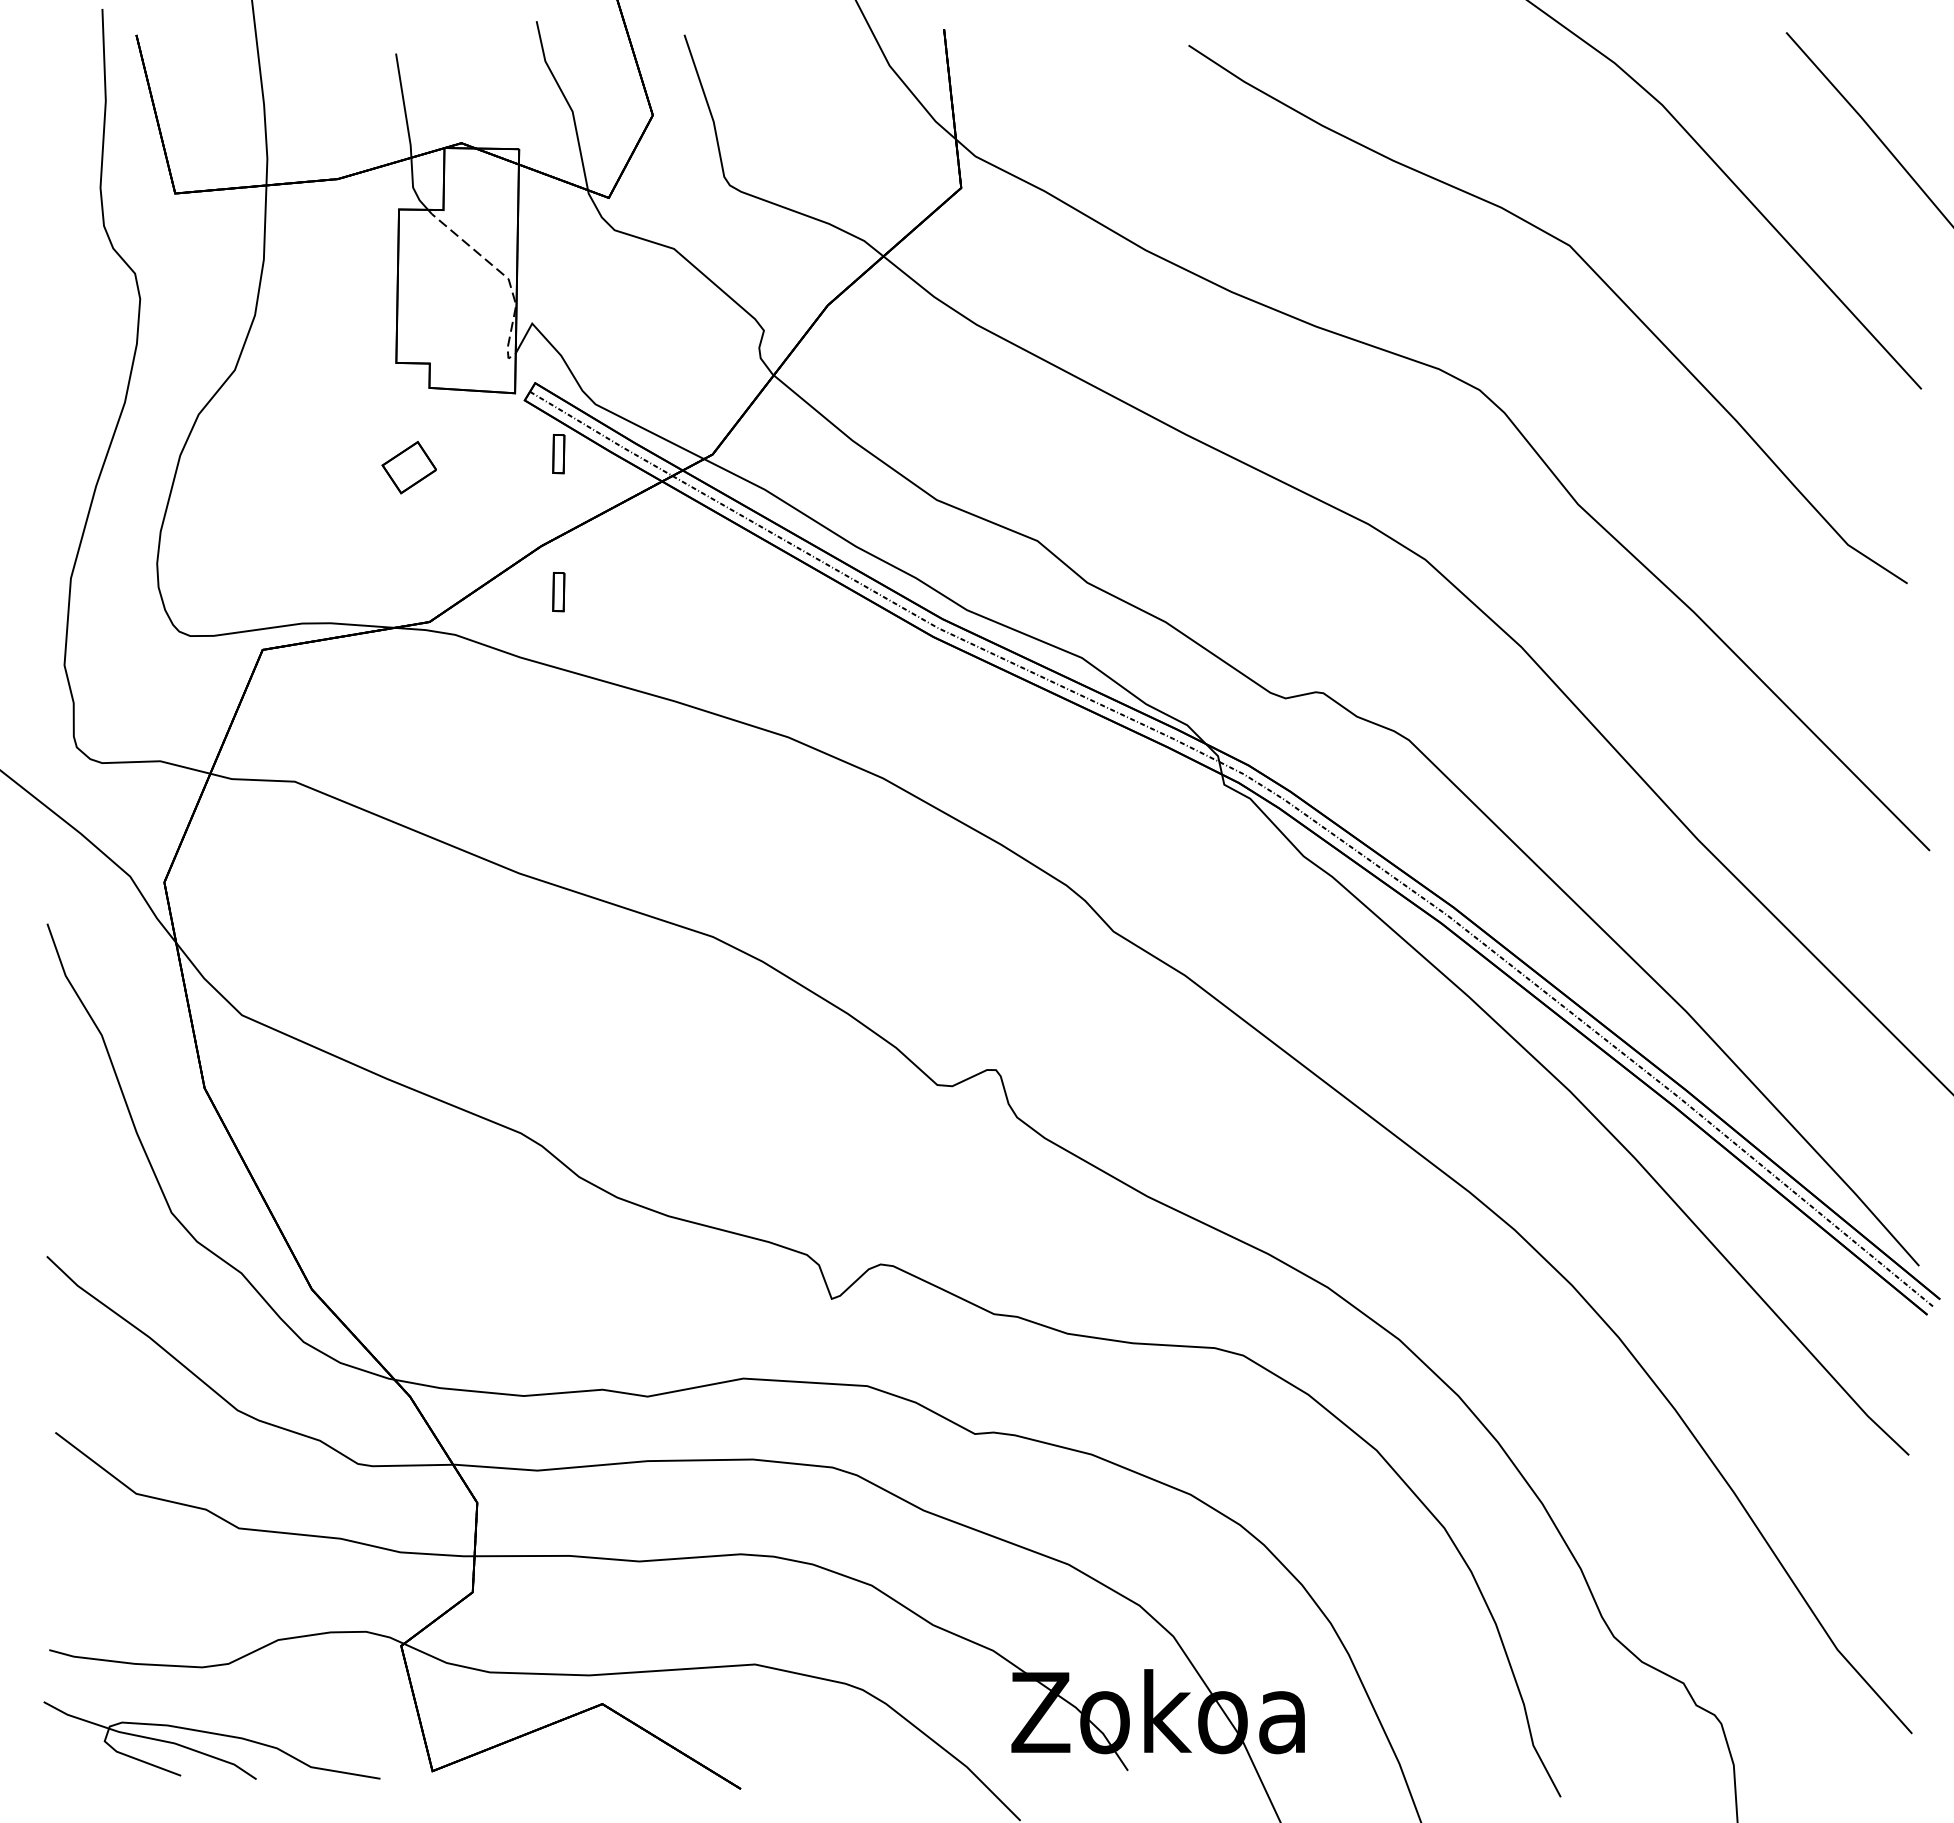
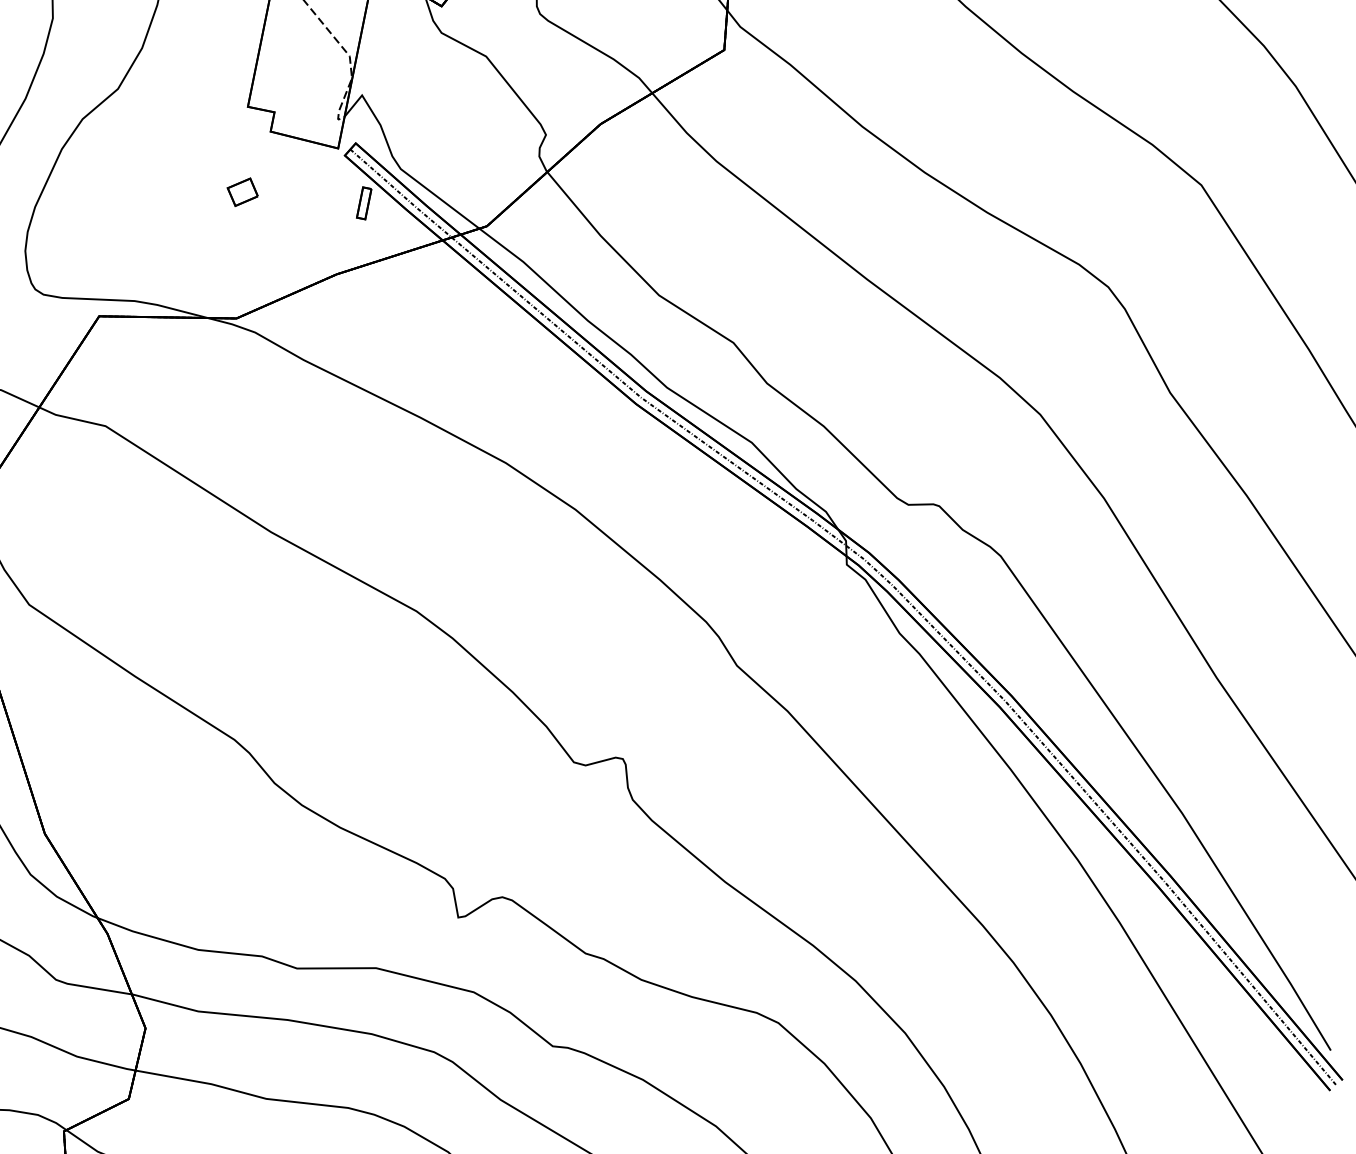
part: (408, 467) -> (242, 192), size x0.71
part: (558, 592) -> (343, 313), removed

